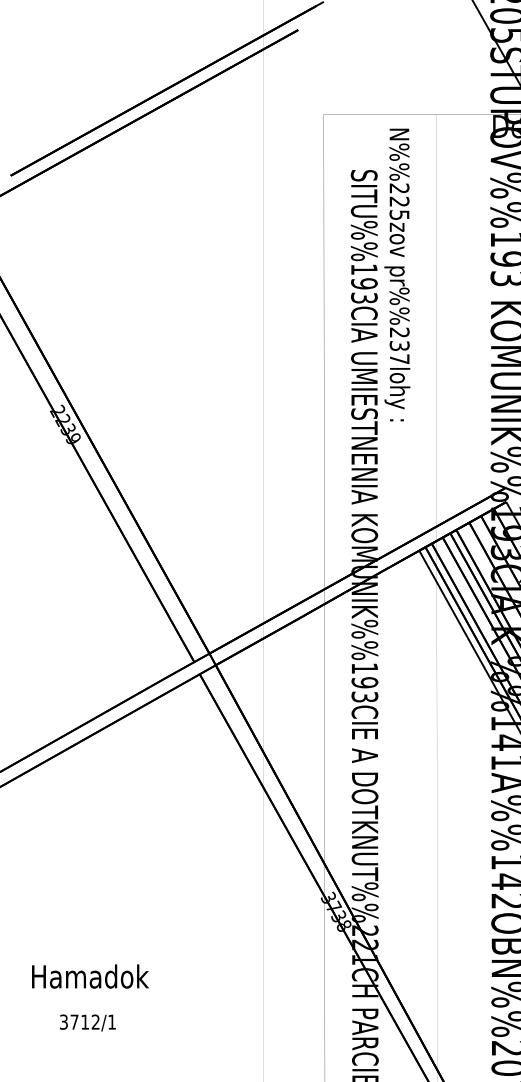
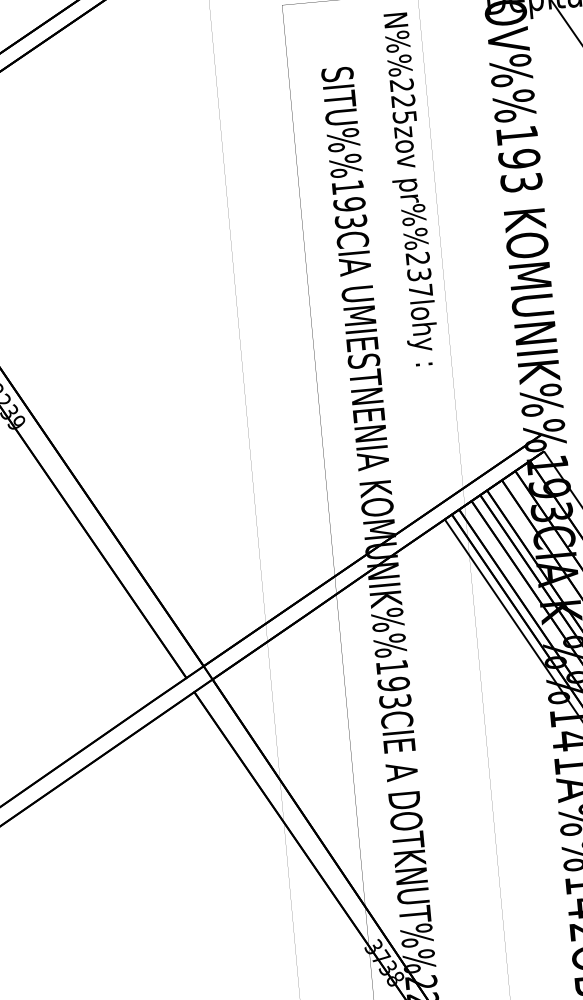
text: (397, 274) -> (408, 189), moved

